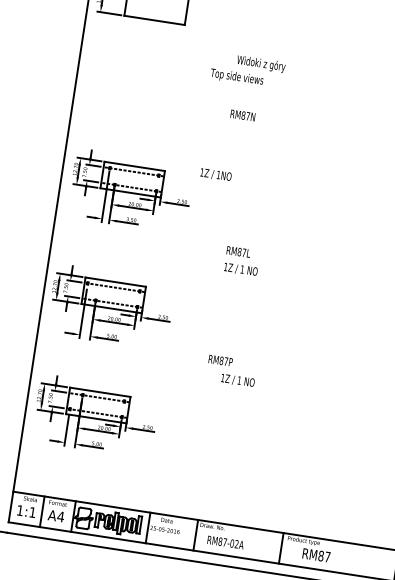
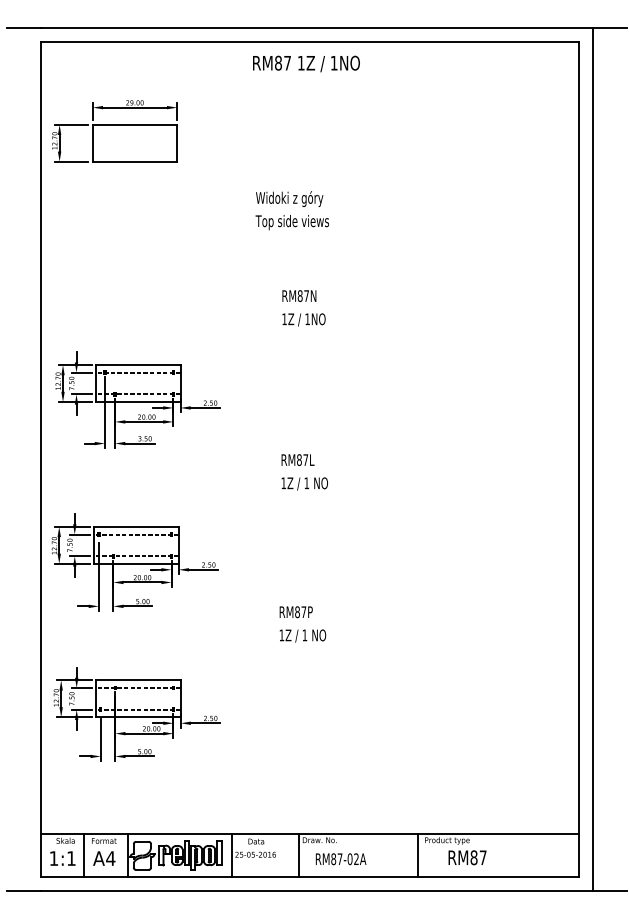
text: (237, 77) -> (292, 222), moved
text: (243, 115) -> (299, 295), moved
text: (215, 174) -> (303, 319), moved
text: (237, 380) -> (302, 635), moved

